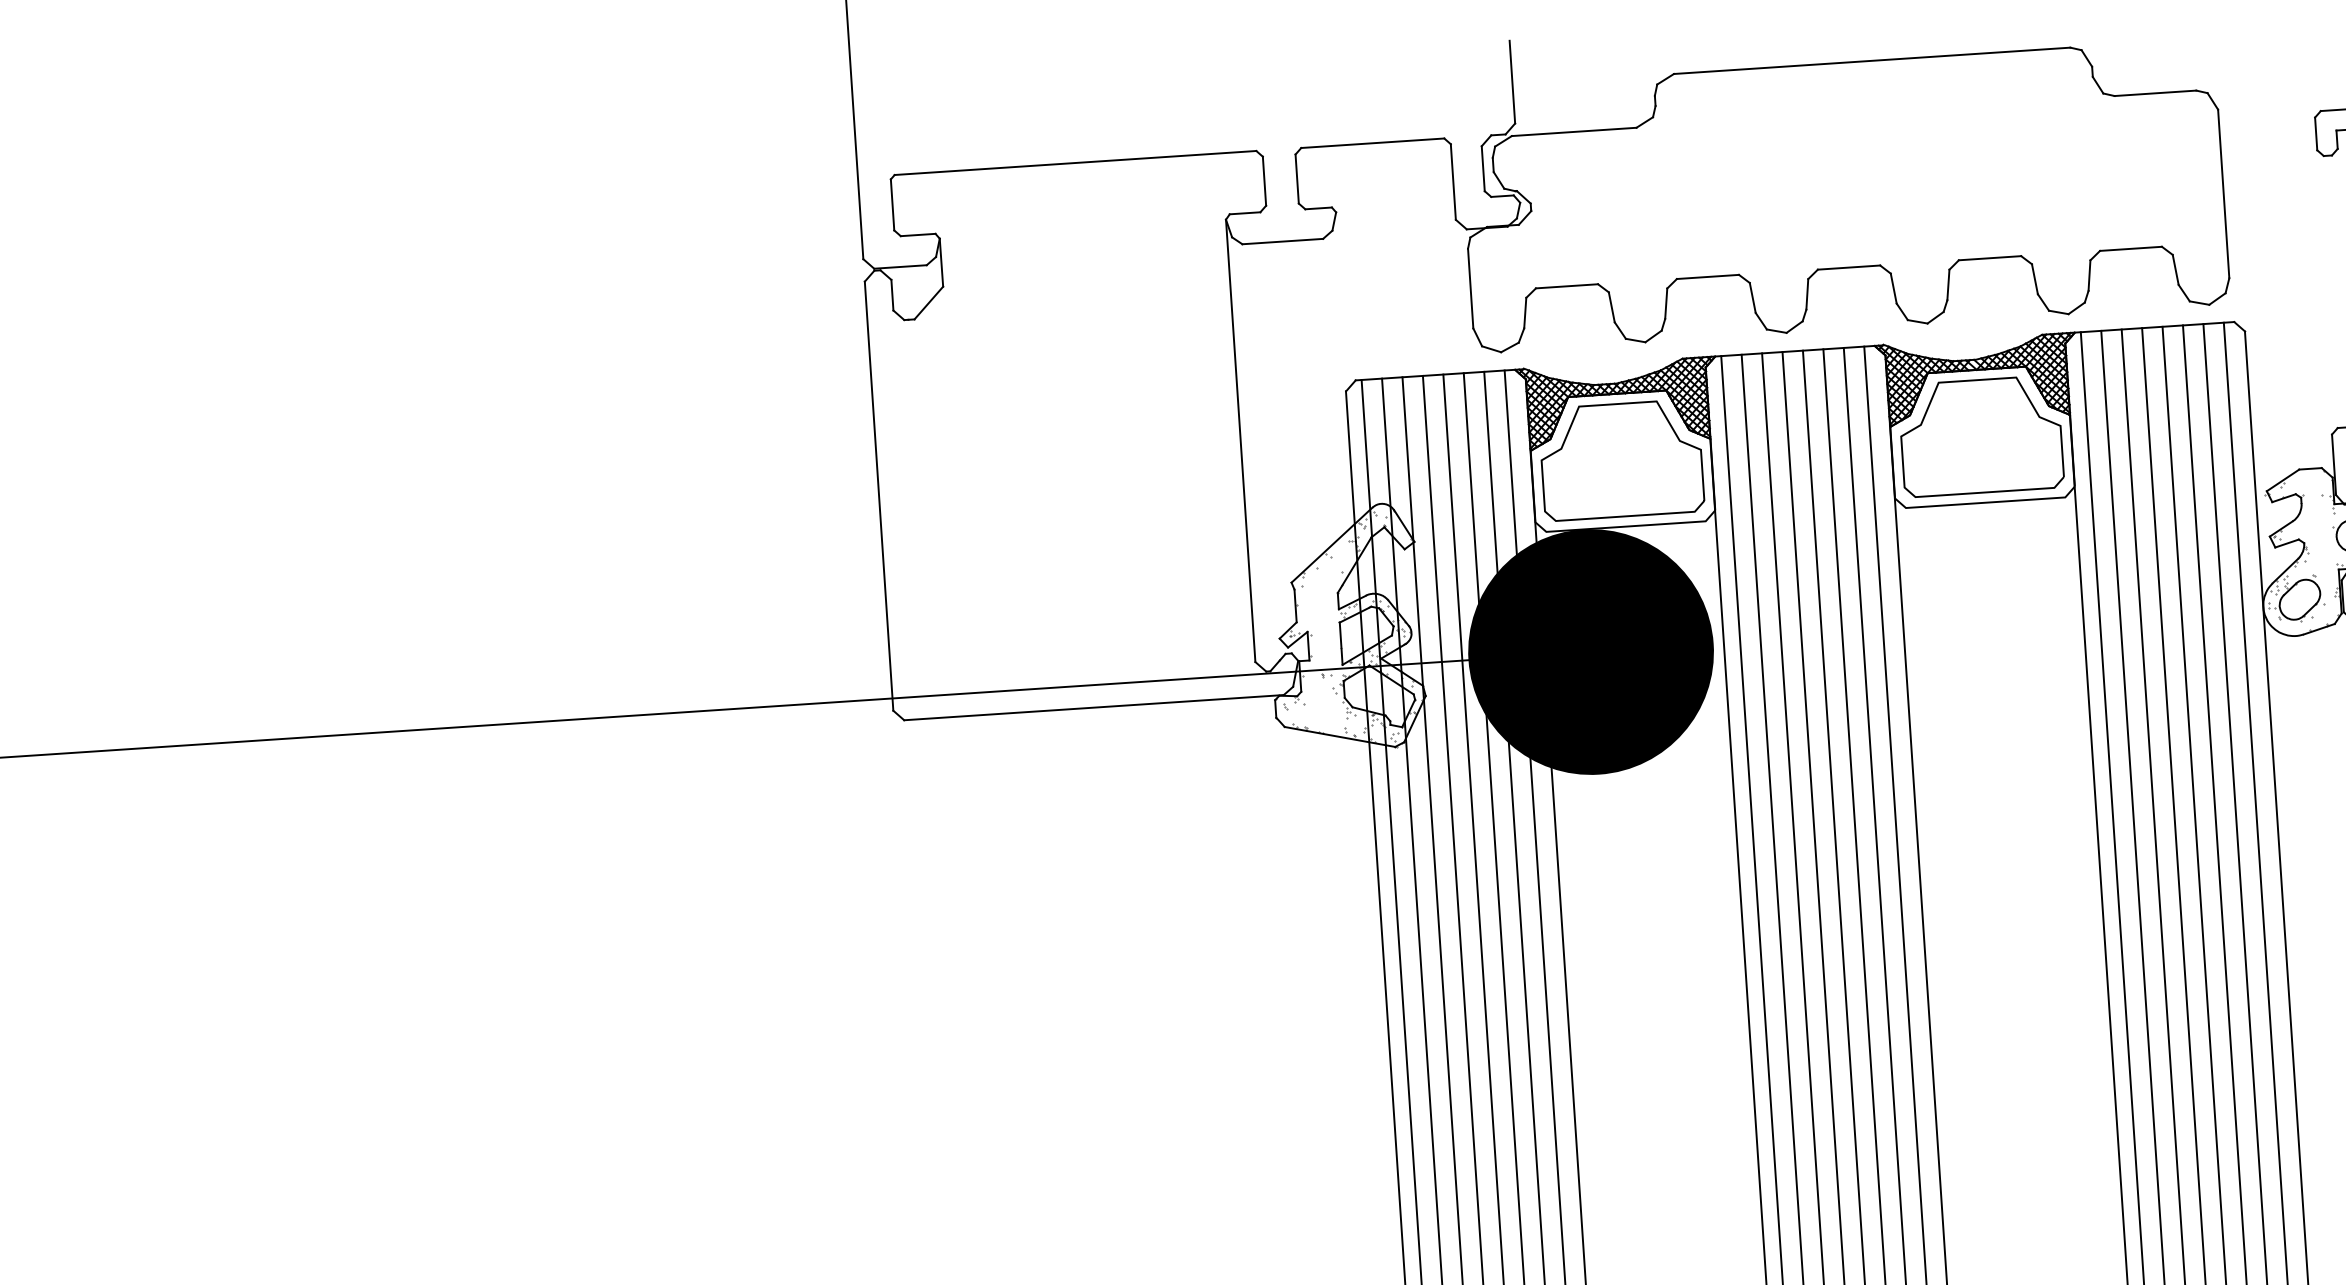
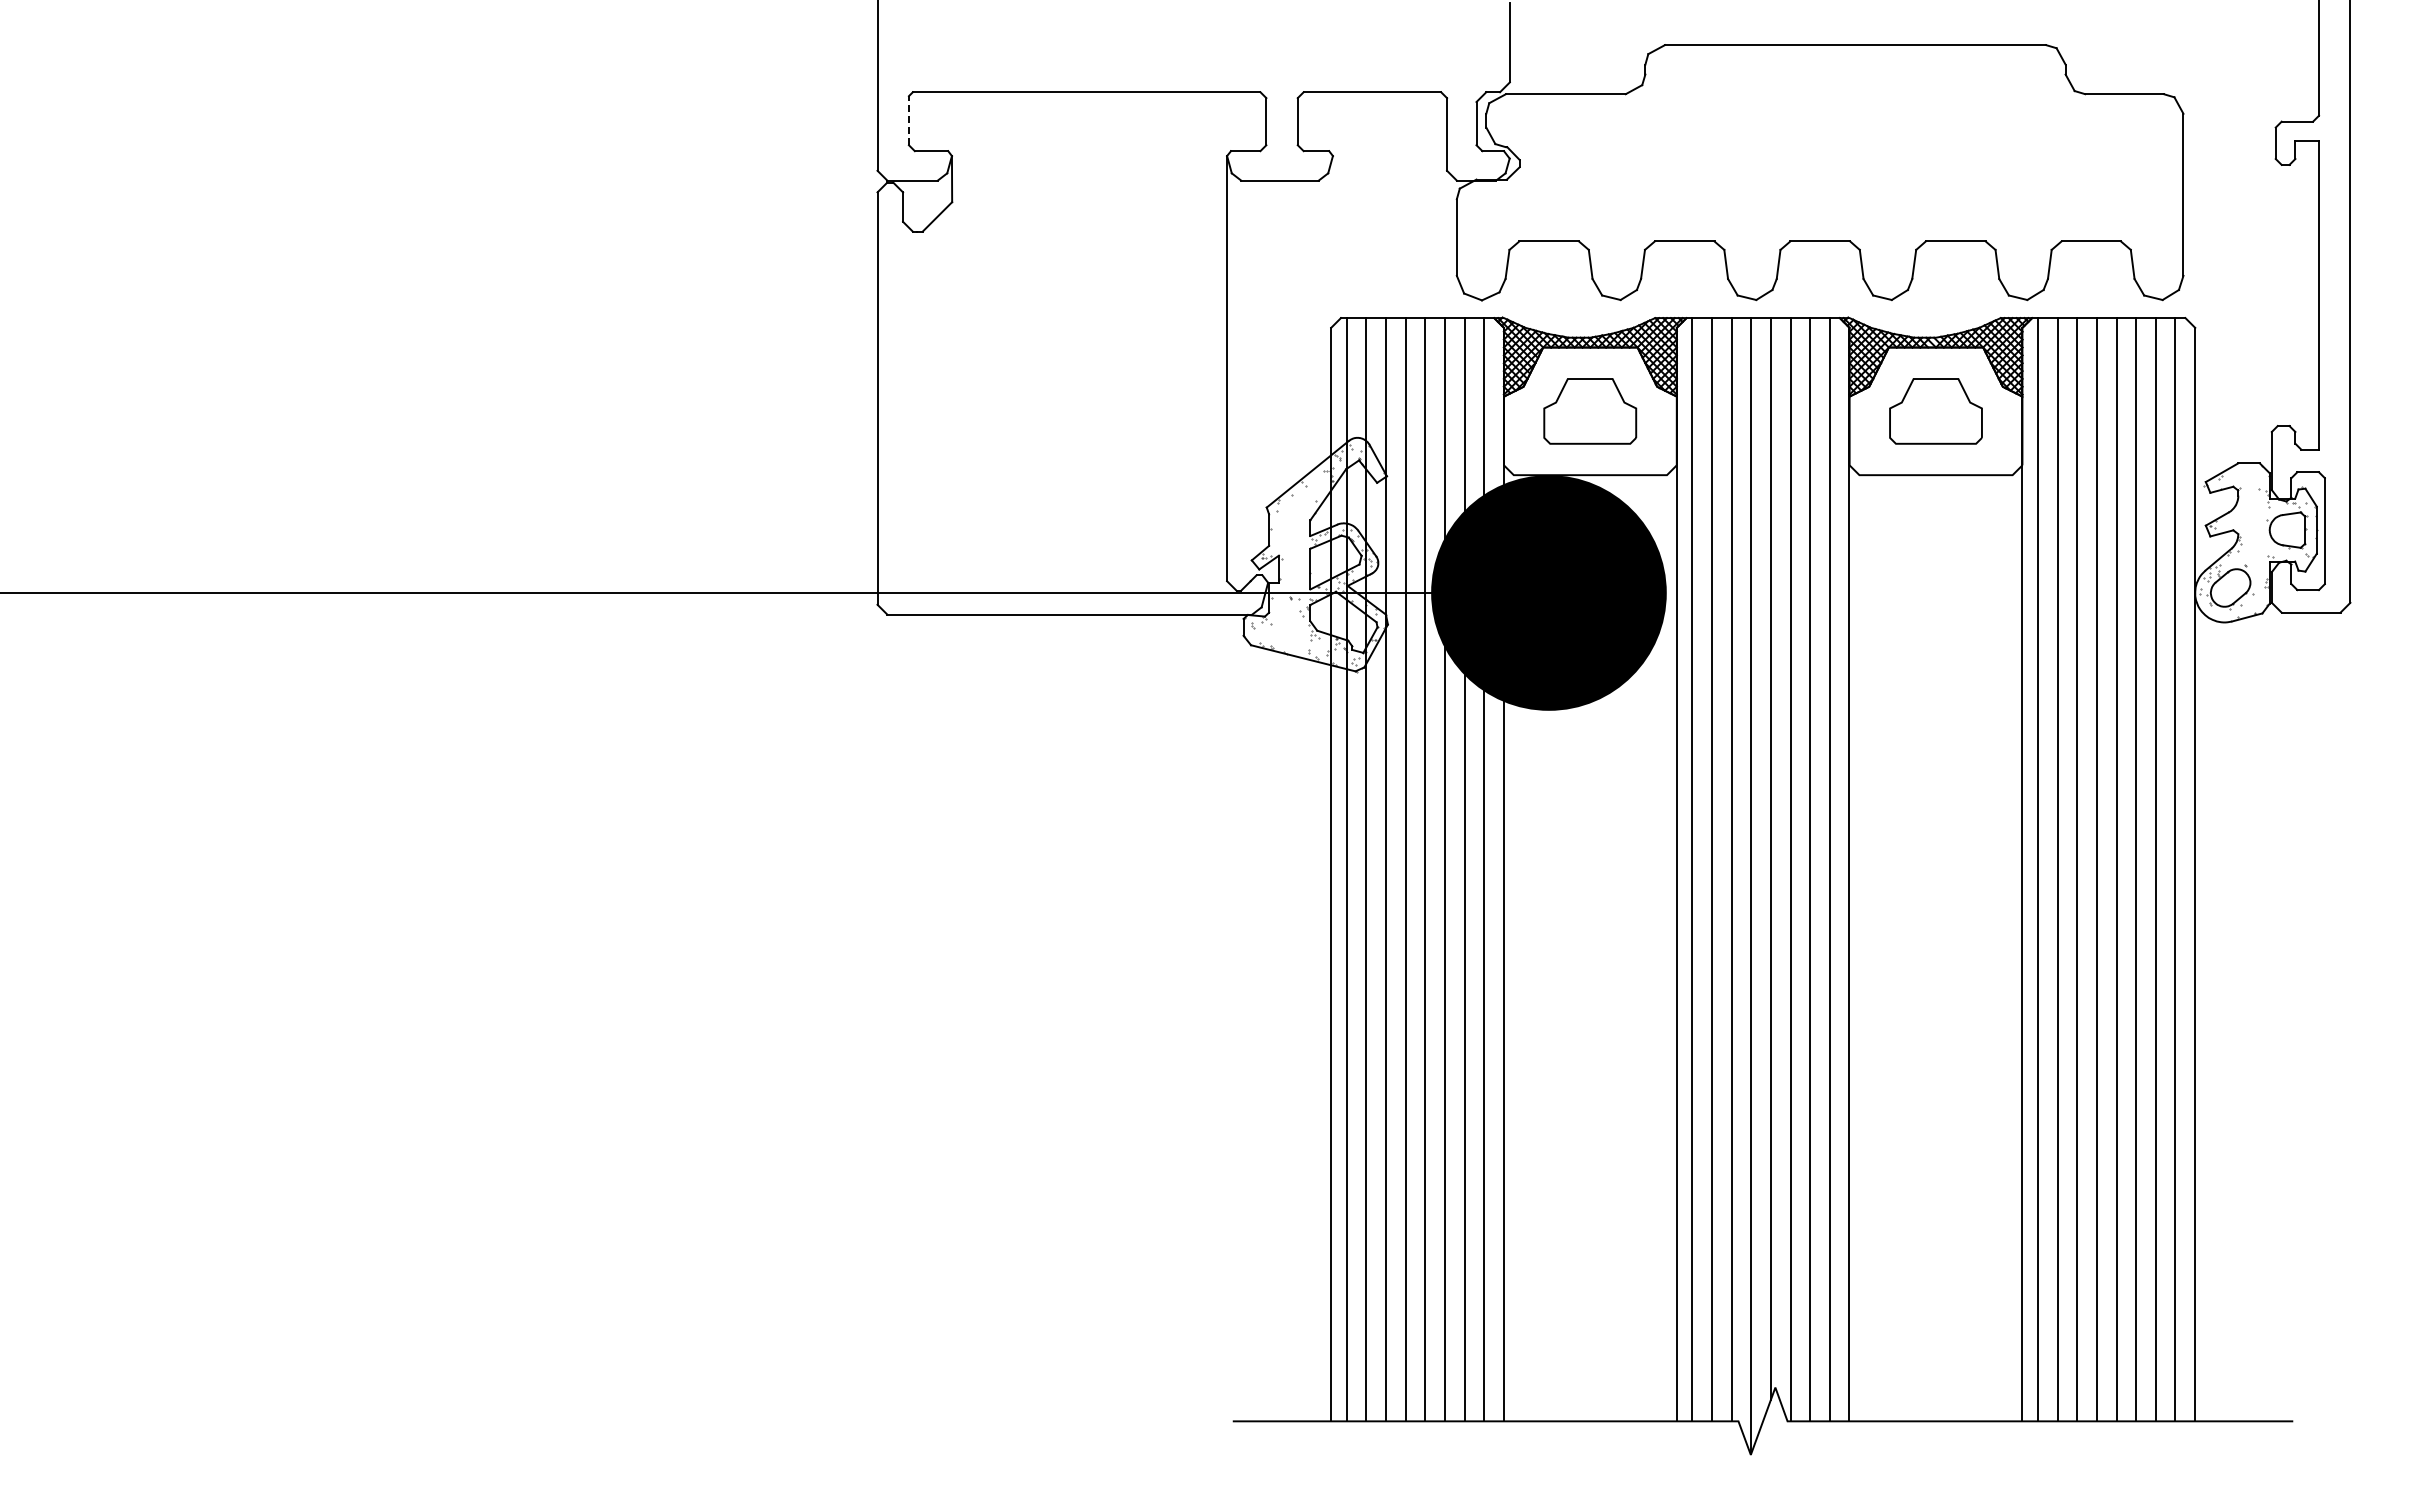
line: (892, 204) -> (908, 120), solid -> dashed
part: (1980, 436) -> (1935, 411), size x0.6
part: (1620, 460) -> (1589, 411), size x0.6

